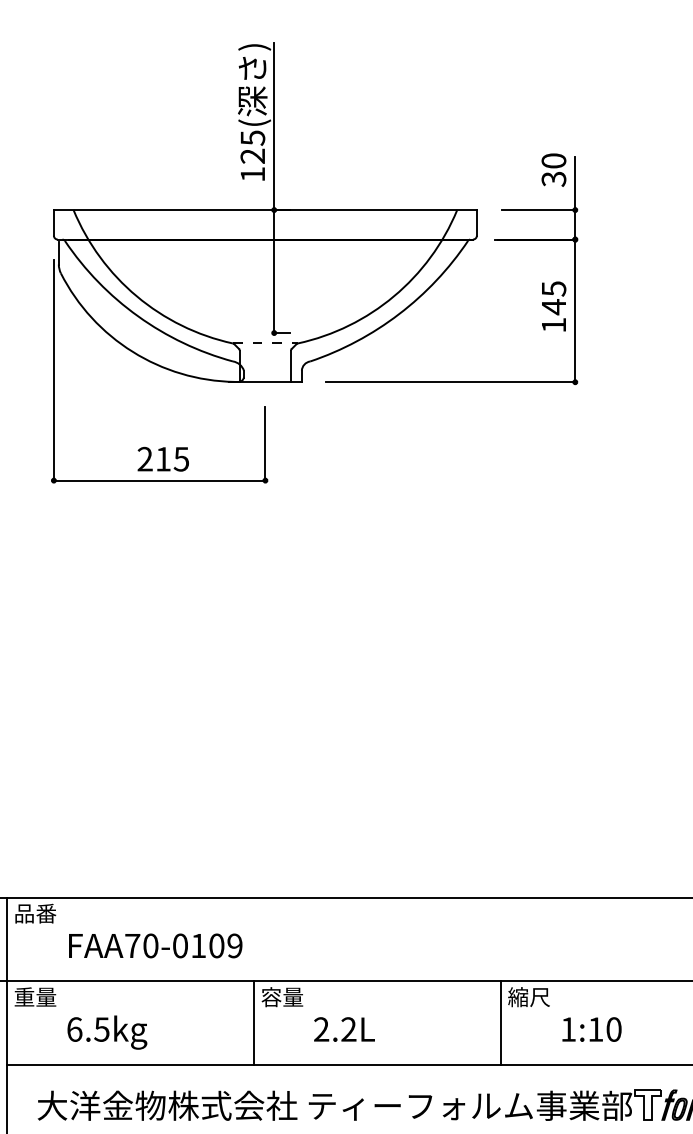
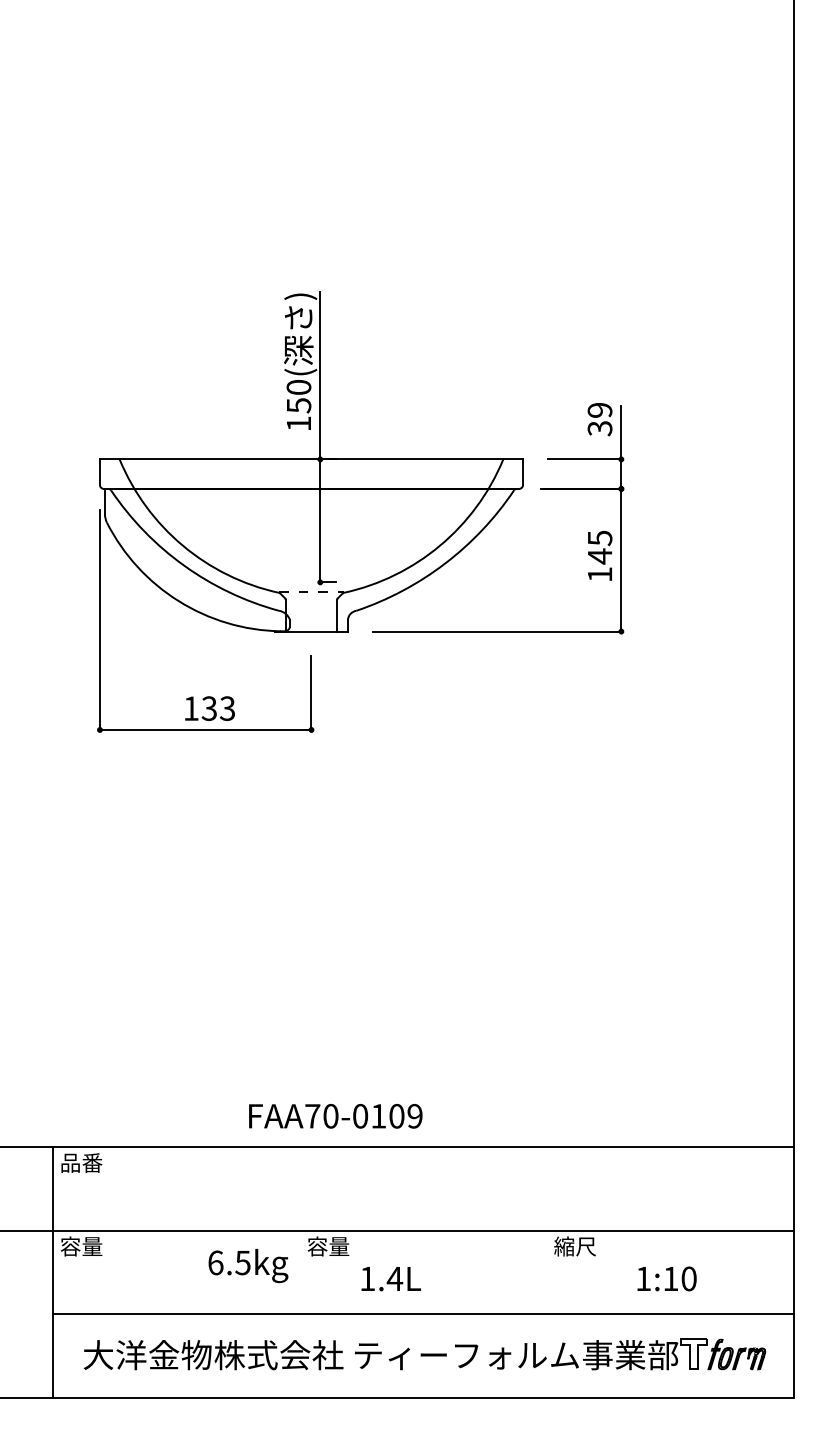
text: (252, 147) -> (298, 396), 125( -> 150(
text: (553, 160) -> (599, 409), 30 -> 39
text: (163, 459) -> (209, 708), 215 -> 133
text: (155, 946) -> (335, 1116), moved
text: (24, 997) -> (70, 1246), 重量 -> 容量
line: (253, 1023) -> (299, 1272), removed
line: (500, 1023) -> (546, 1272), removed
text: (335, 1029) -> (381, 1278), 2.2L -> 1.4L
text: (591, 1029) -> (666, 1278), moved
text: (107, 1032) -> (248, 1265), moved

